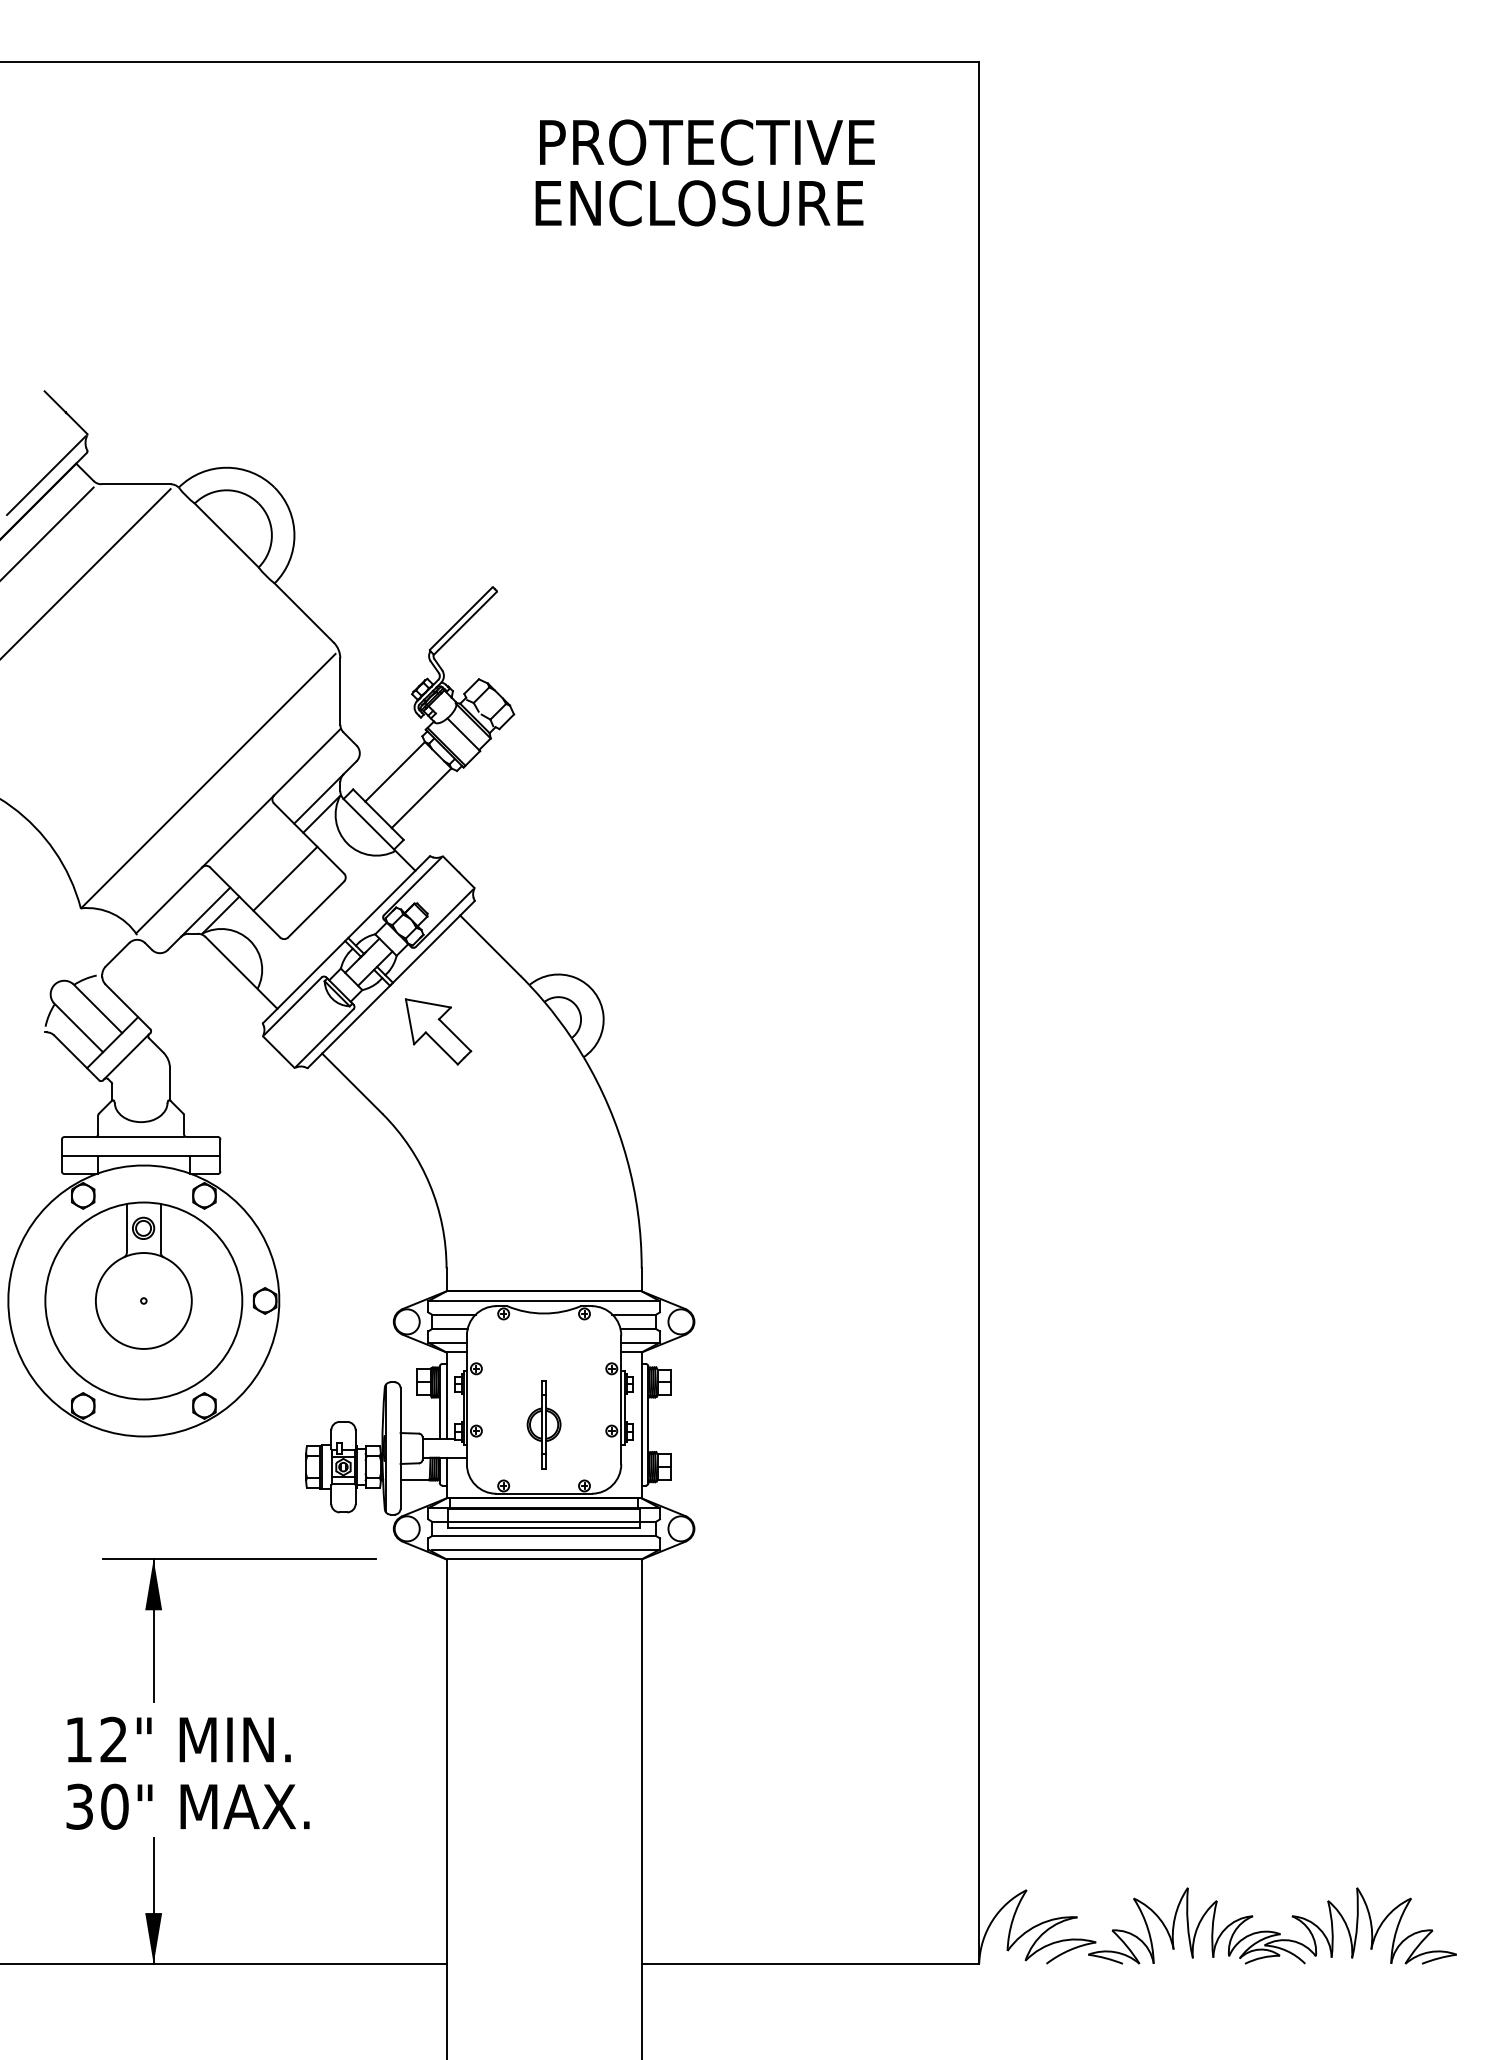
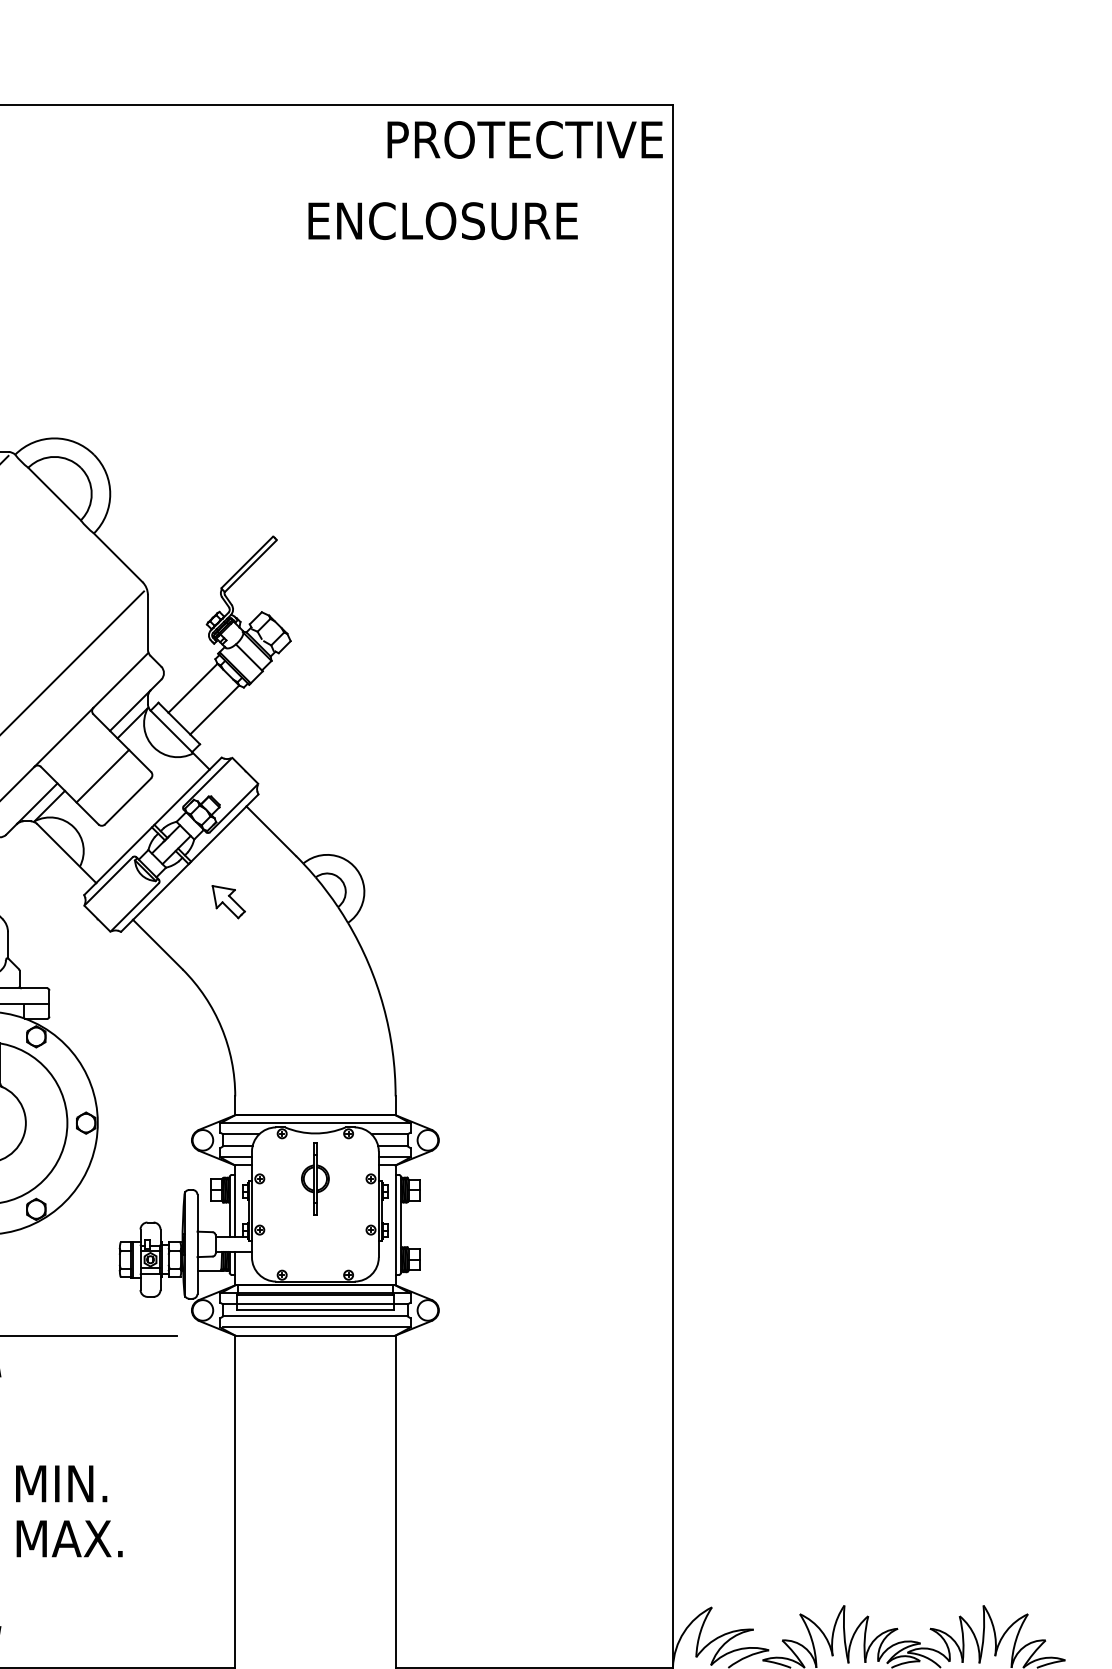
text: (707, 142) -> (525, 139), moved
part: (438, 1031) -> (228, 901), size x0.6
part: (543, 1424) -> (314, 1178), moved

